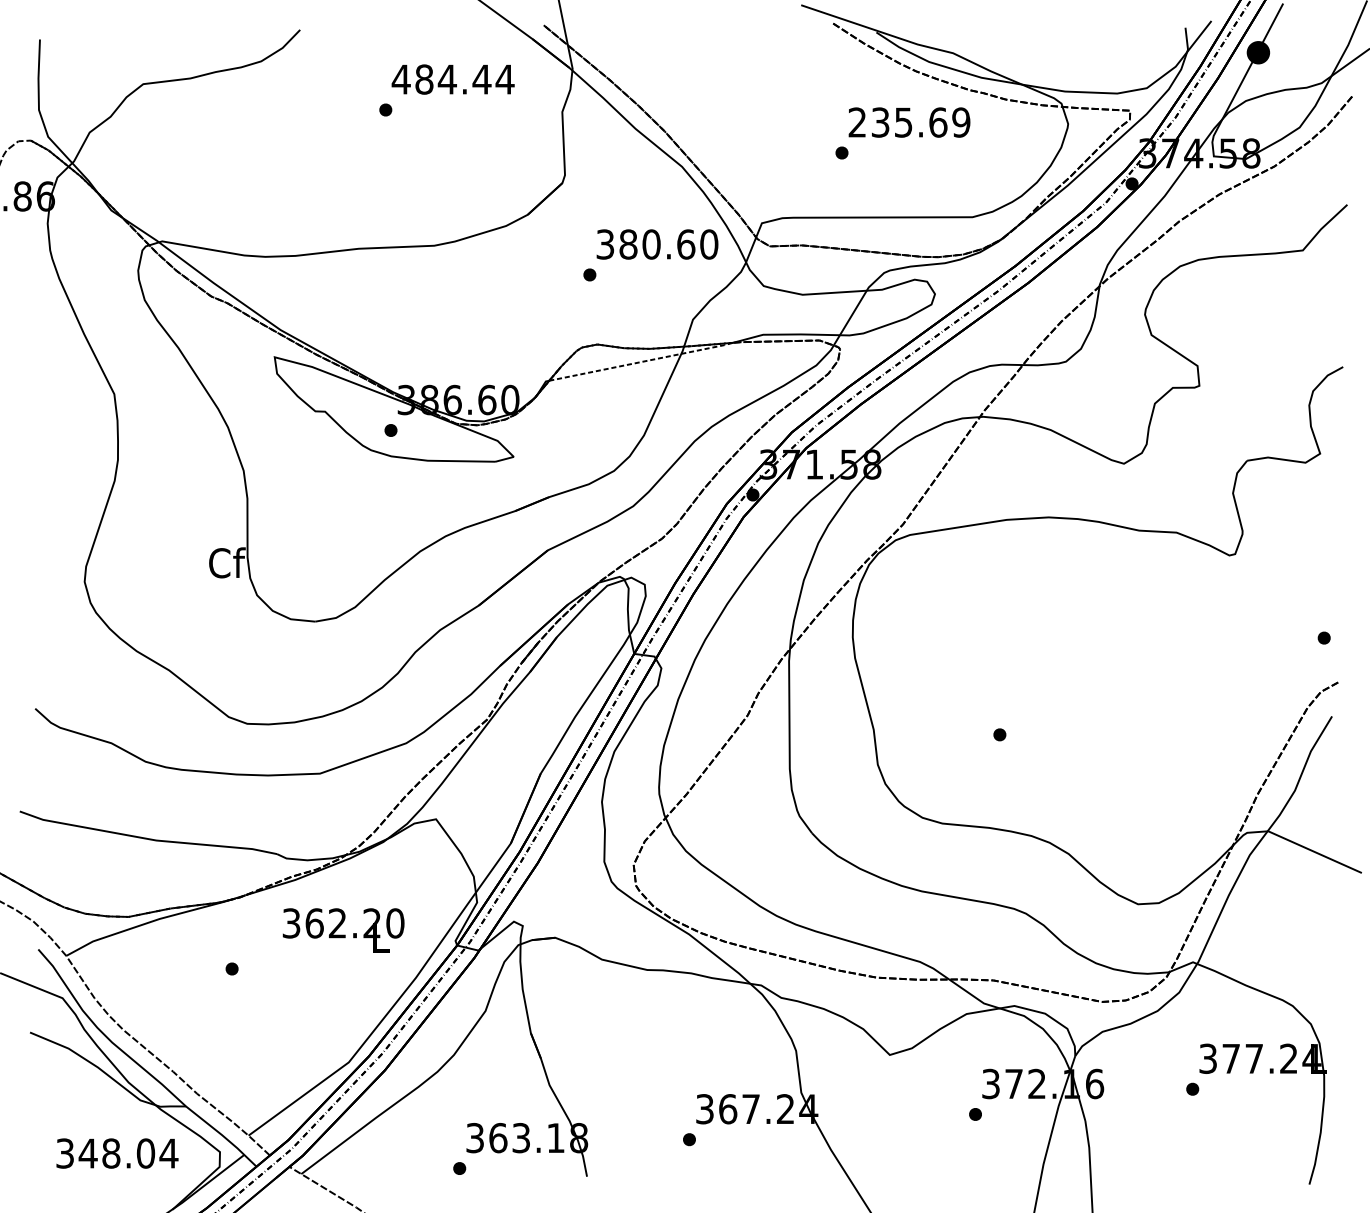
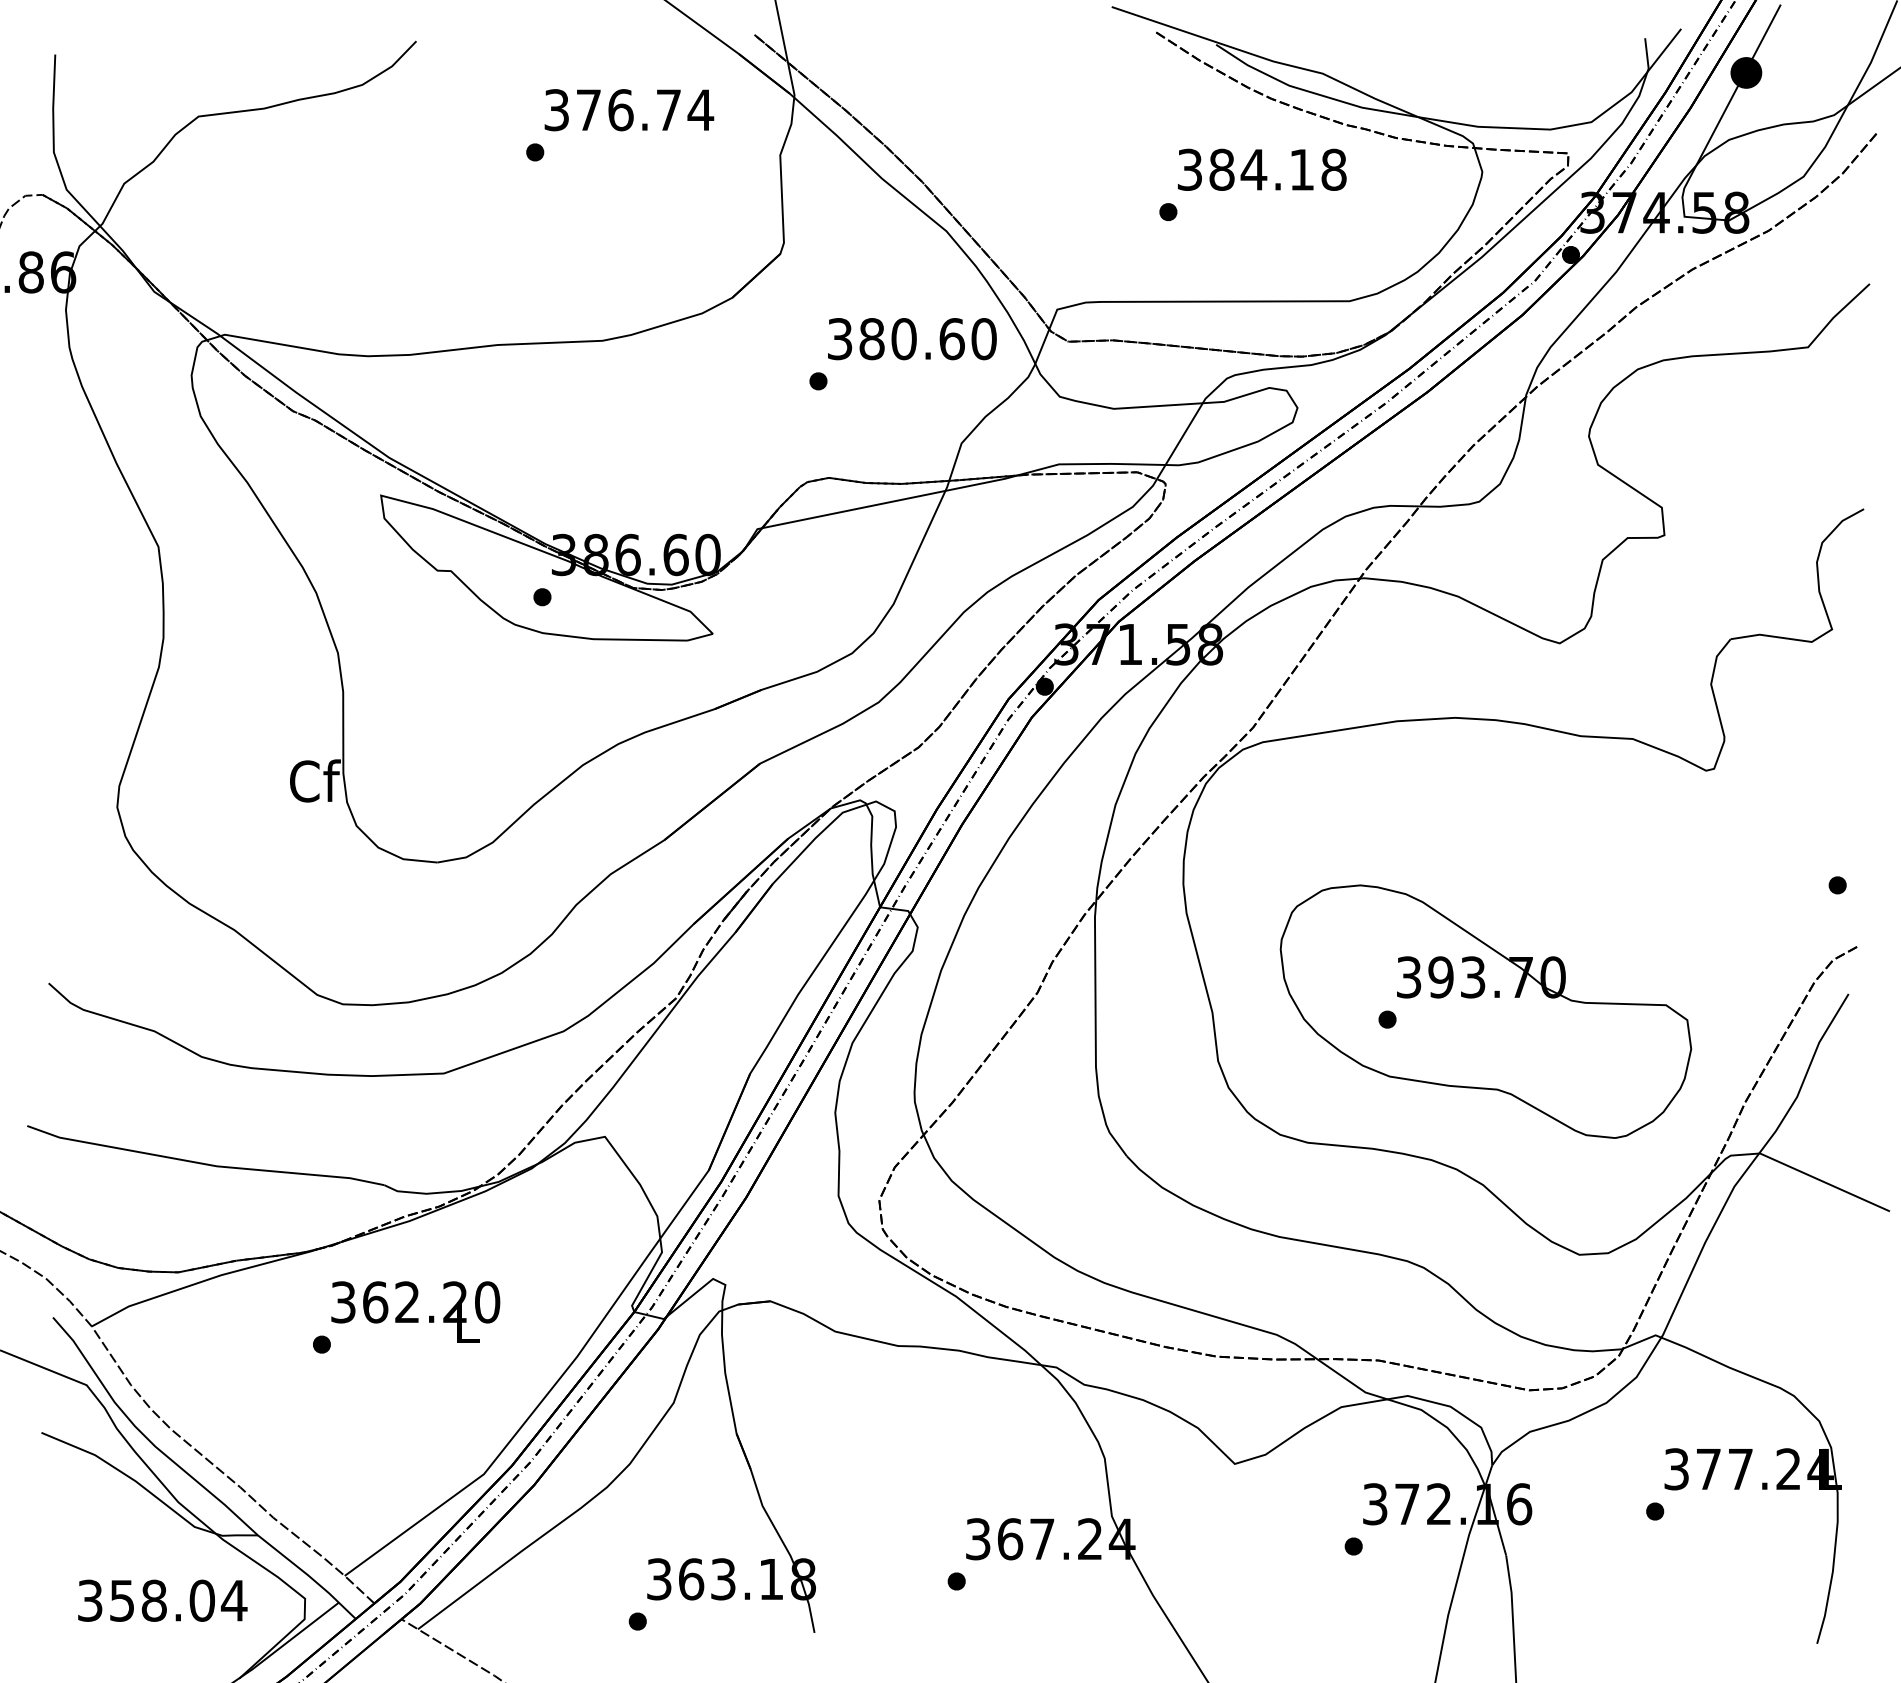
text: (441, 79) -> (612, 110), 484.44 -> 376.74
text: (909, 122) -> (1261, 169), 235.69 -> 384.18
line: (641, 362) -> (890, 502), dashed -> solid
part: (1070, 728) -> (1485, 1011), added
text: (343, 930) -> (415, 1311), moved
text: (87, 1153) -> (121, 1600), 348.04 -> 358.04

